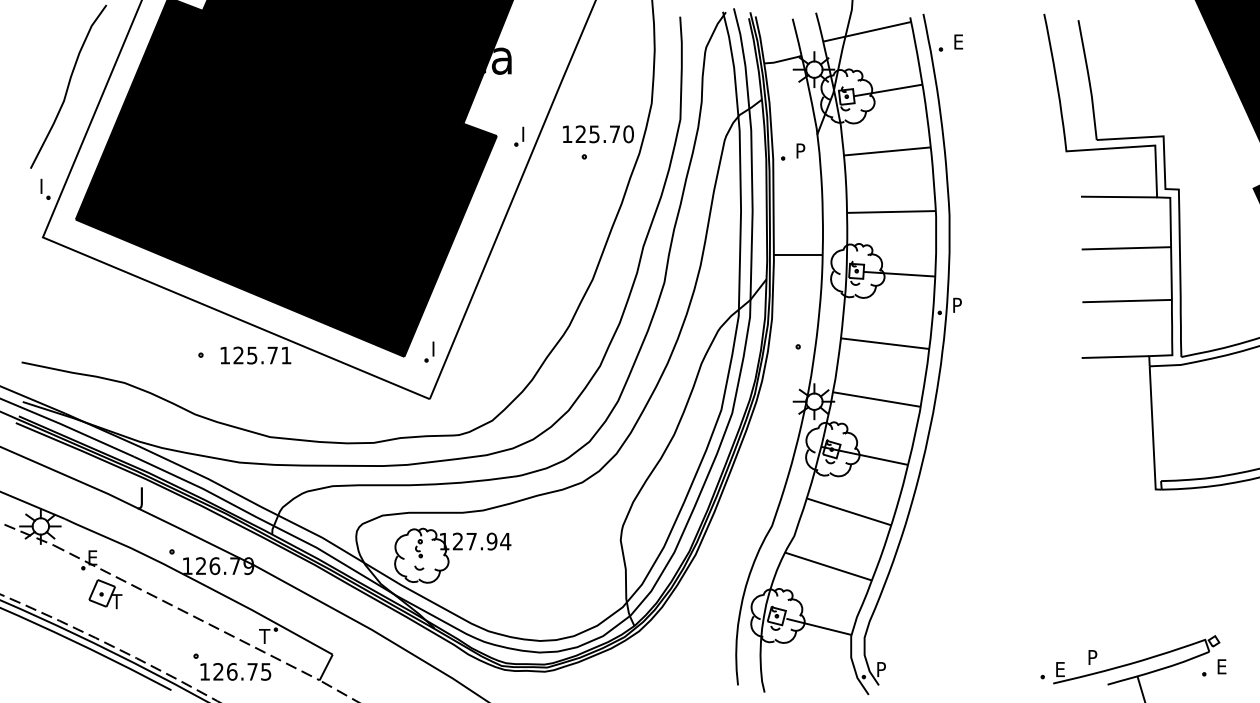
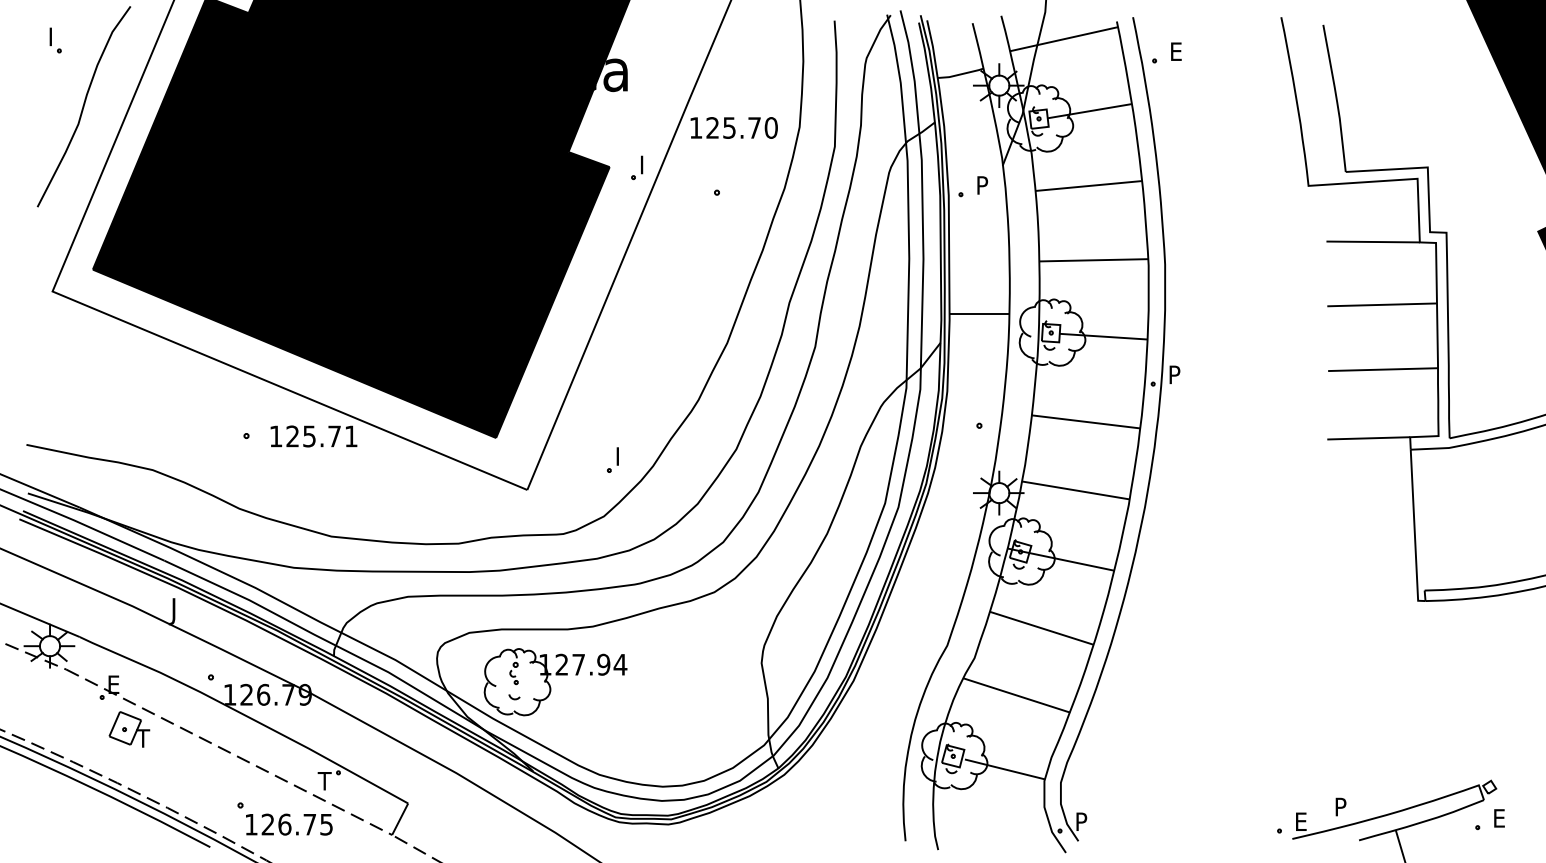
text: (597, 133) -> (733, 127), moved
part: (45, 189) -> (55, 40), moved
part: (429, 351) -> (612, 459), moved

